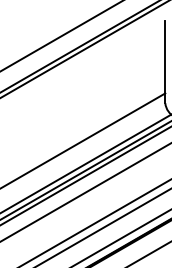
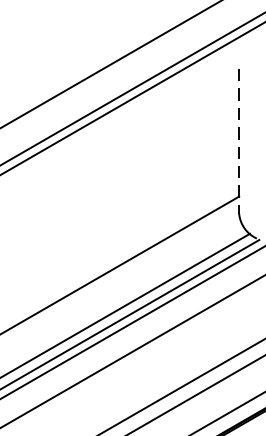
line: (165, 62) -> (239, 142), solid -> dashed

